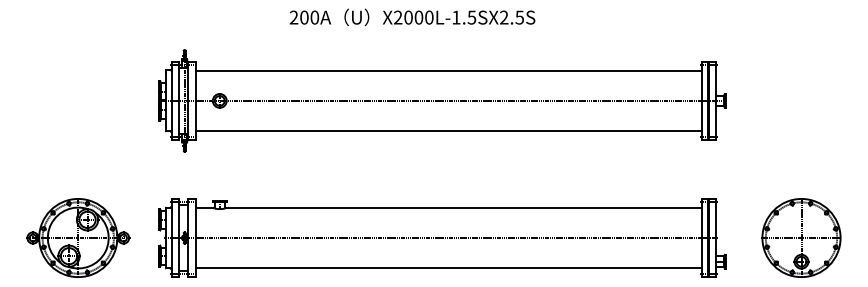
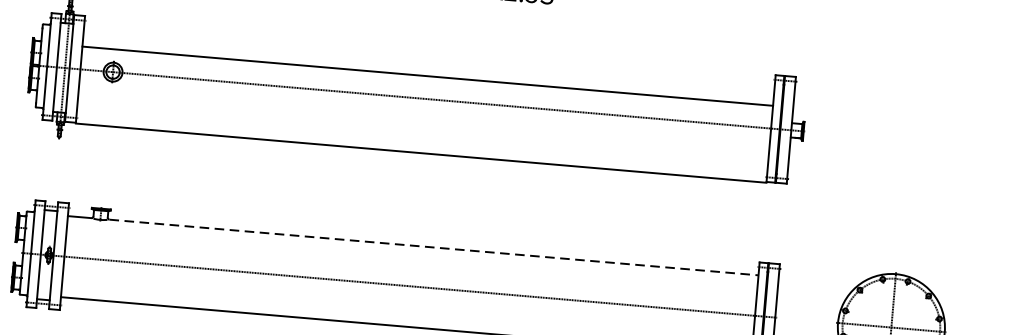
line: (448, 71) -> (427, 76), moved
line: (448, 130) -> (420, 153), moved
line: (464, 208) -> (434, 247), solid -> dashed

